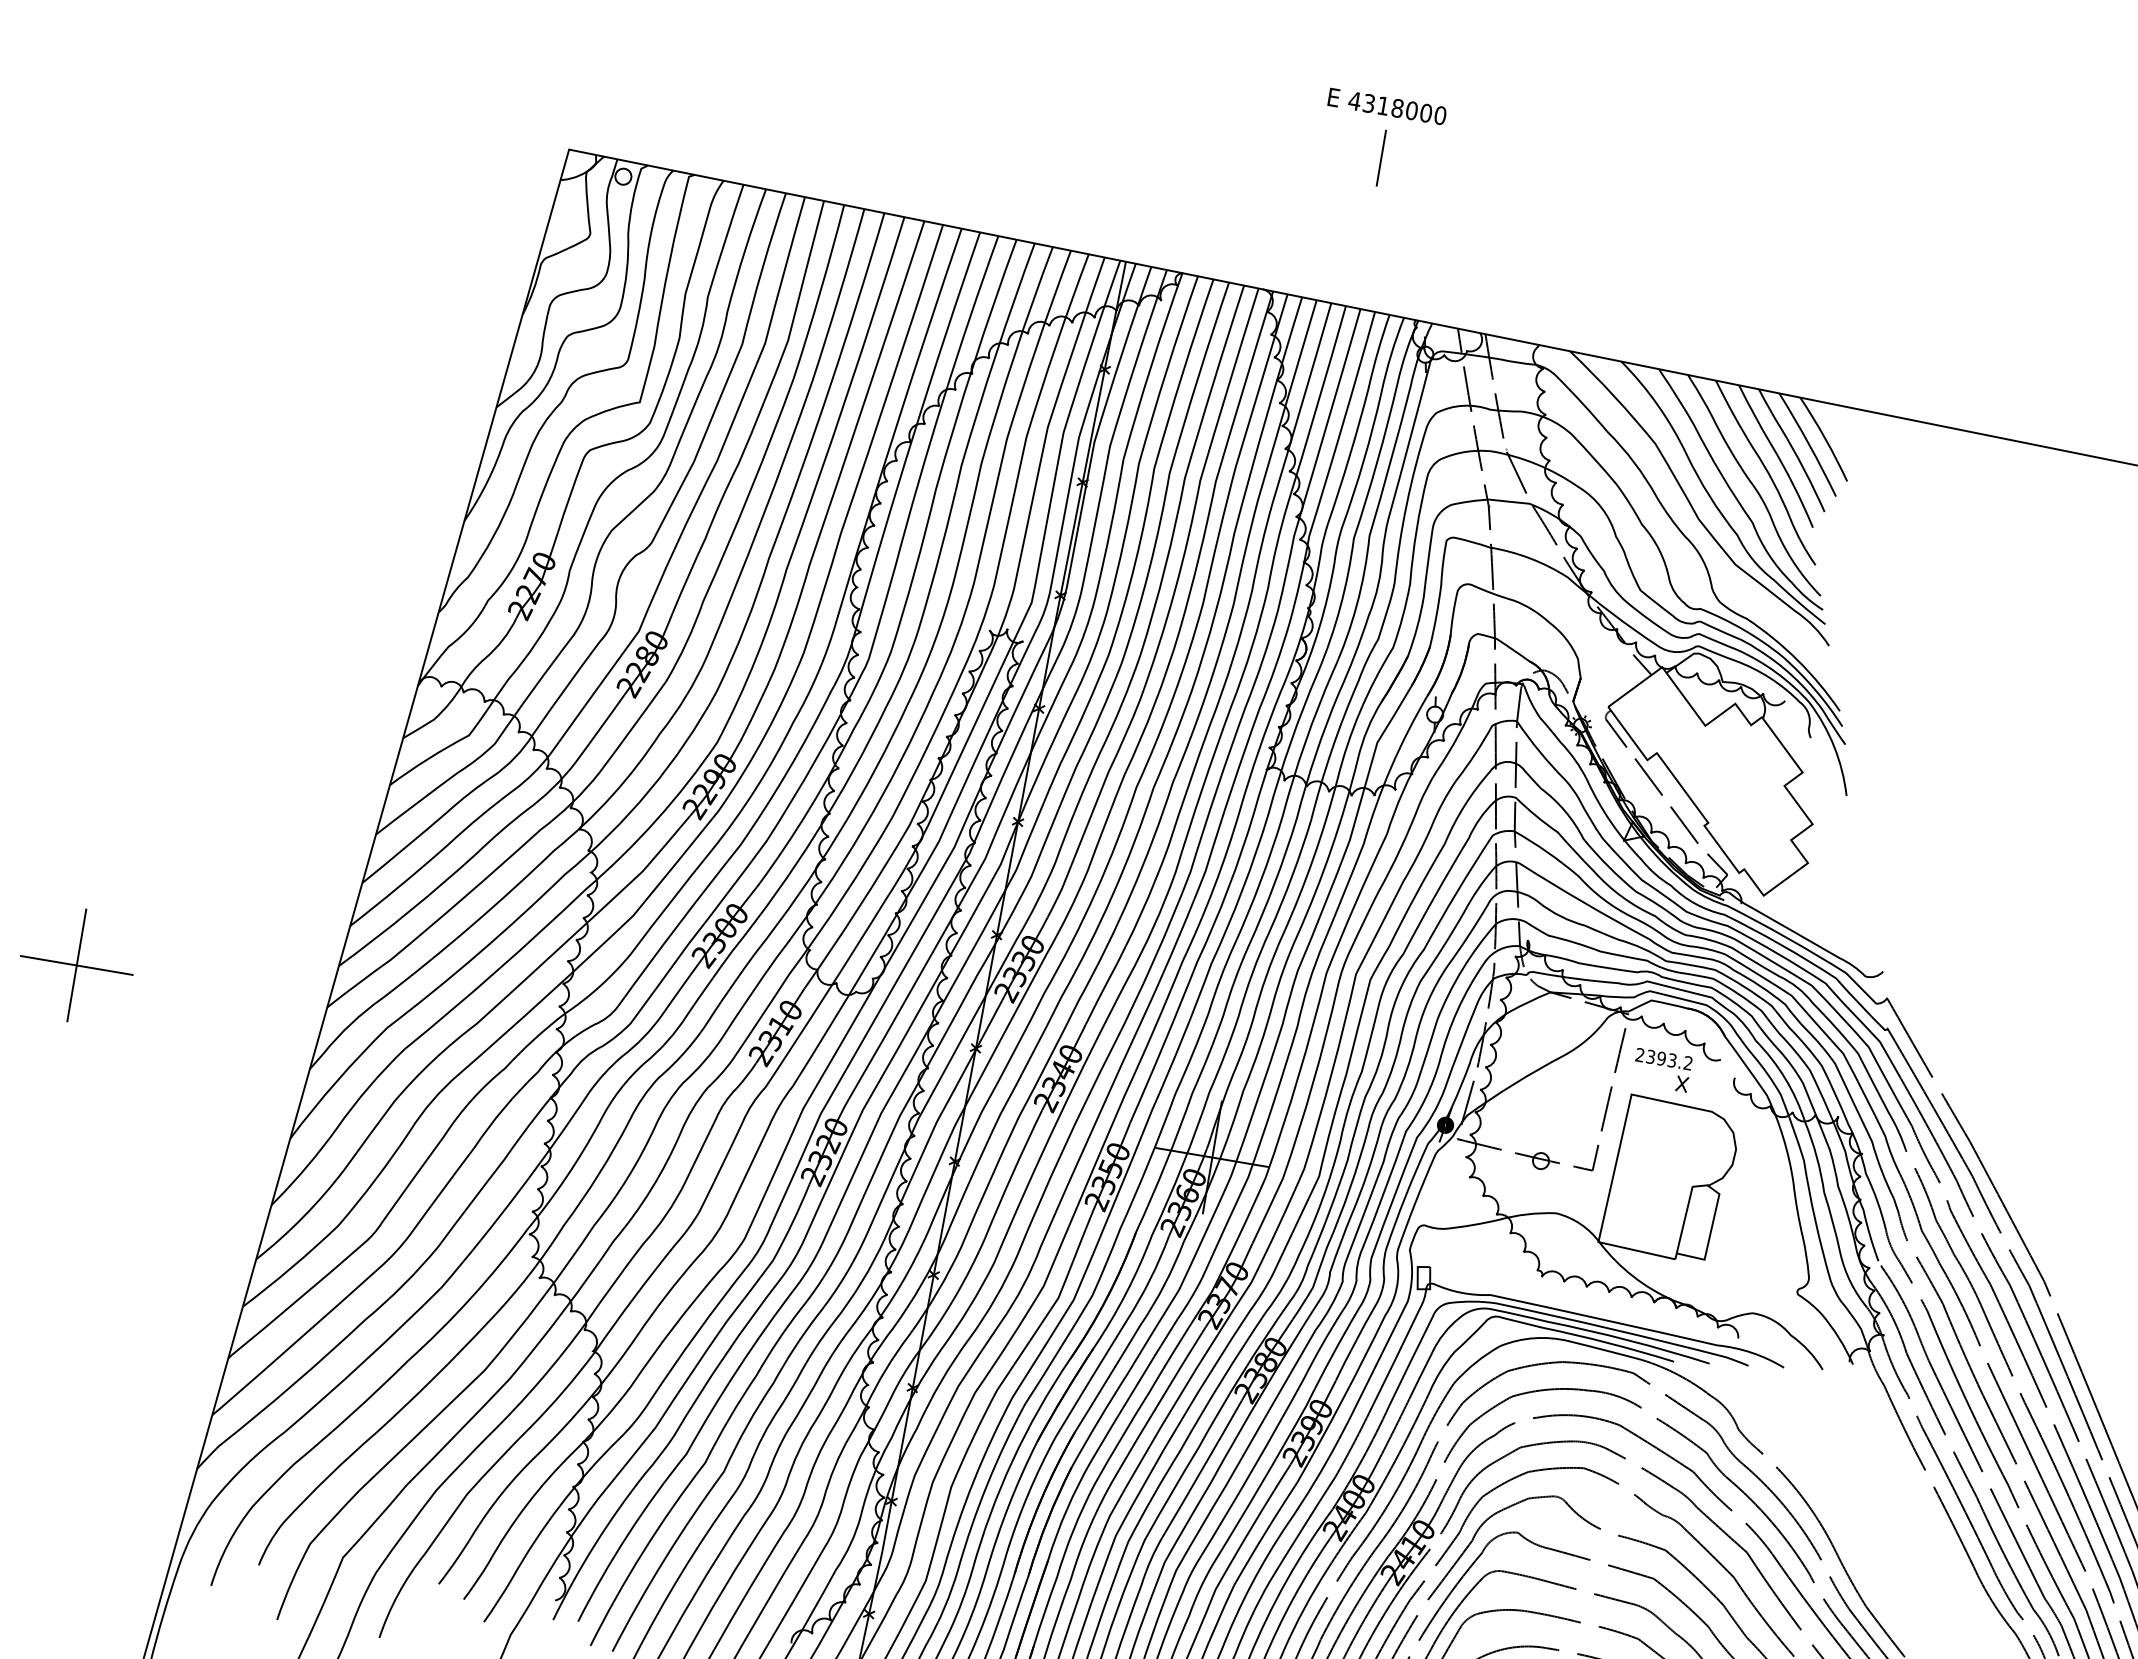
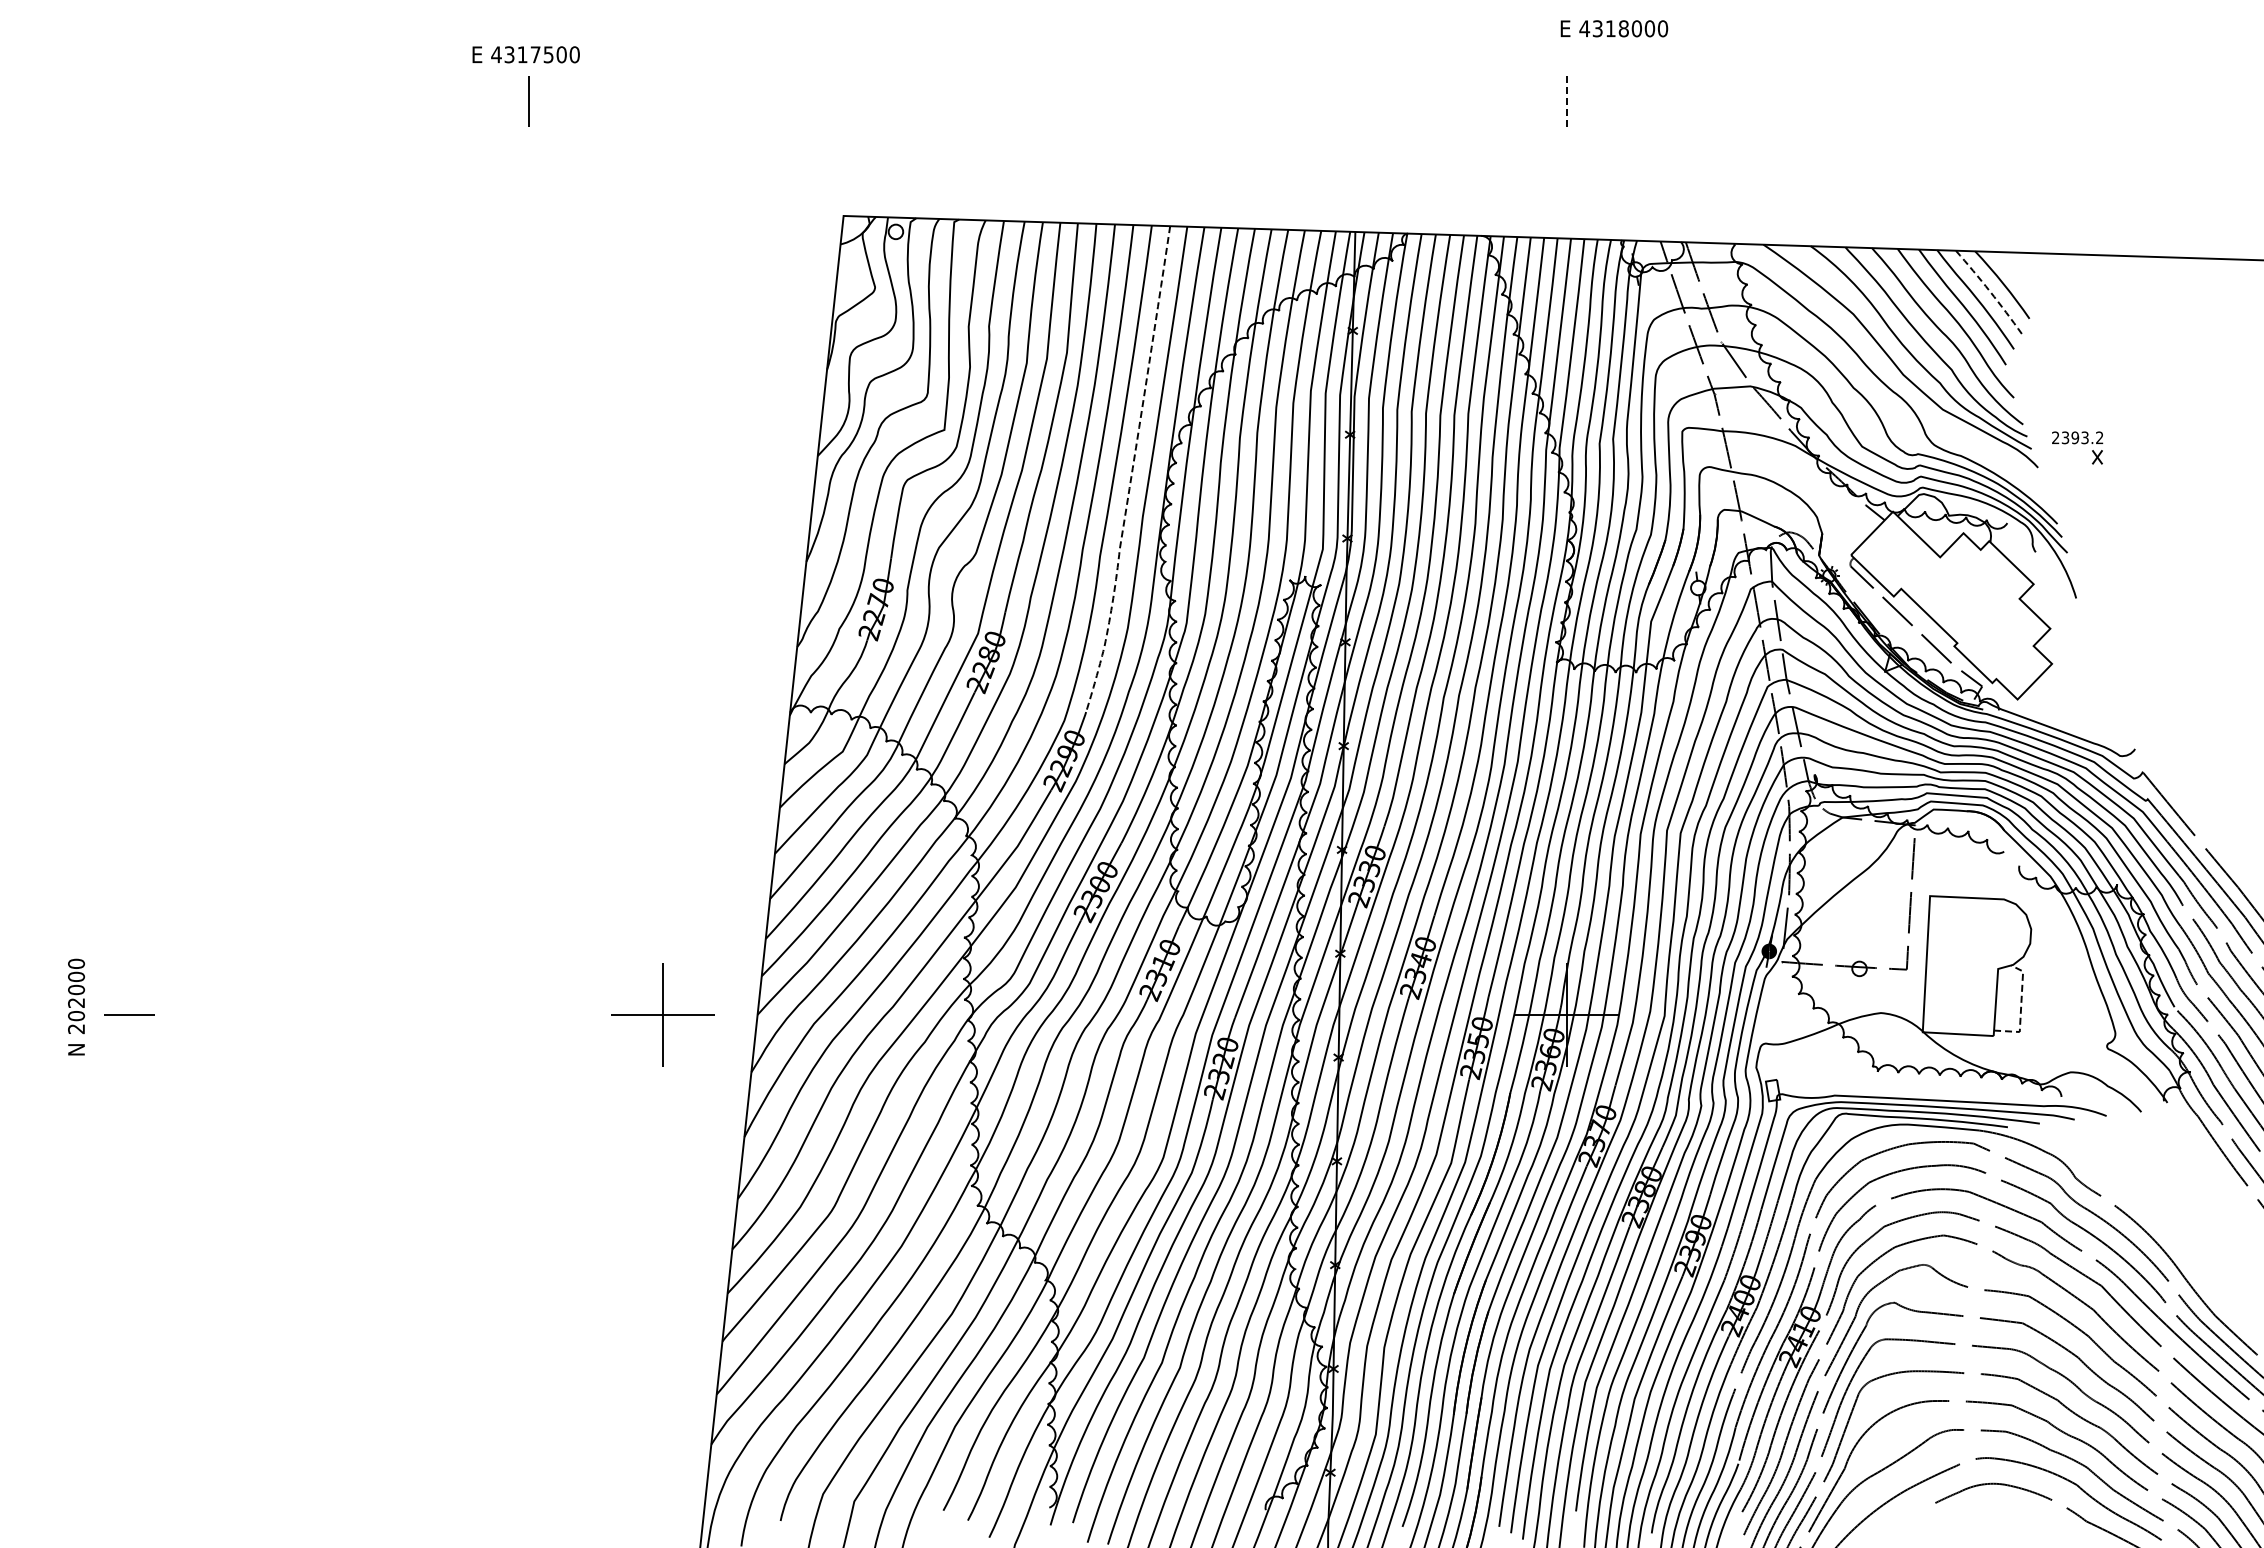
text: (1387, 106) -> (1614, 28), moved
line: (1380, 158) -> (1566, 101), solid -> dashed
line: (1808, 444) -> (1989, 291), solid -> dashed
line: (837, 484) -> (1132, 473), solid -> dashed
part: (76, 964) -> (662, 1014), moved
part: (1662, 1069) -> (2077, 447), moved
line: (1711, 1233) -> (2021, 1007), solid -> dashed

